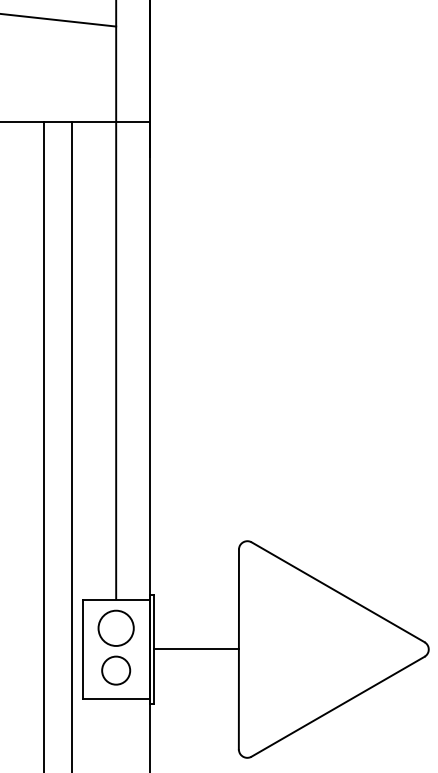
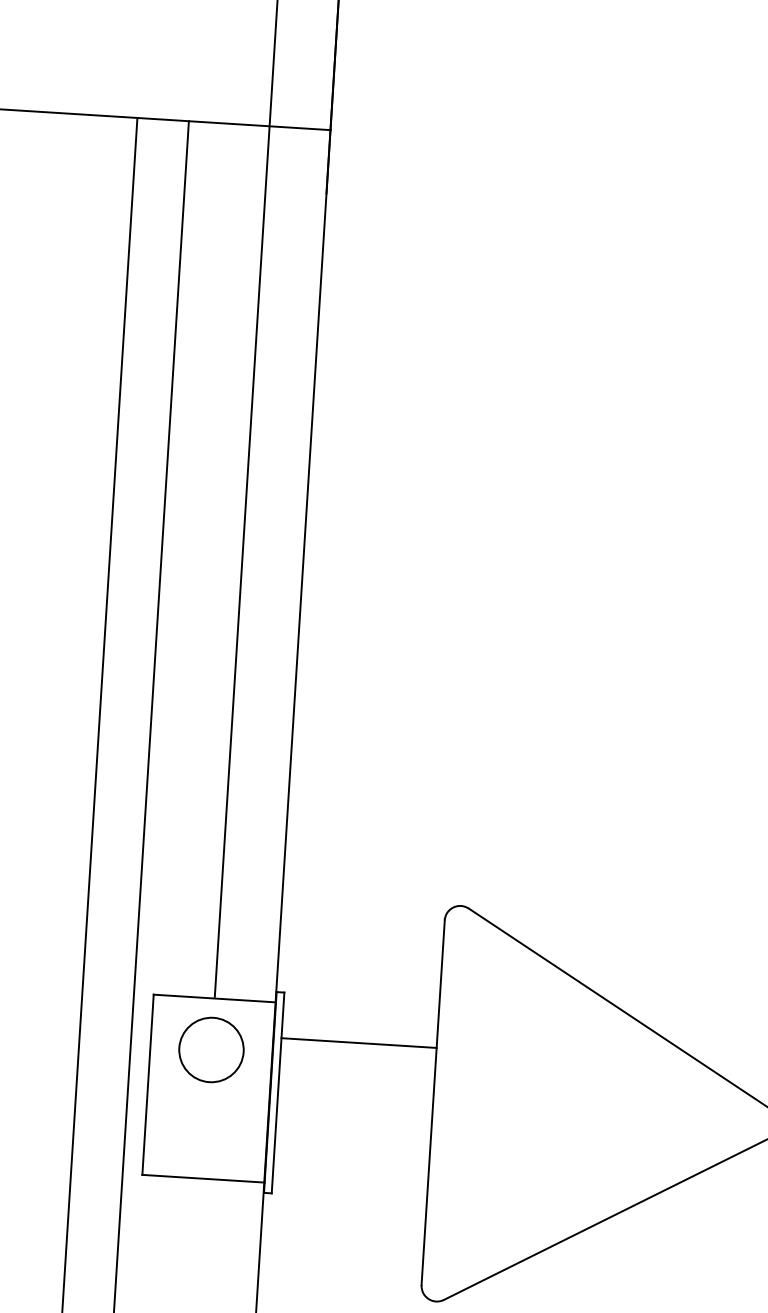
line: (195, 649) -> (357, 1042), moved
circle: (116, 670) -> (207, 1127), removed

